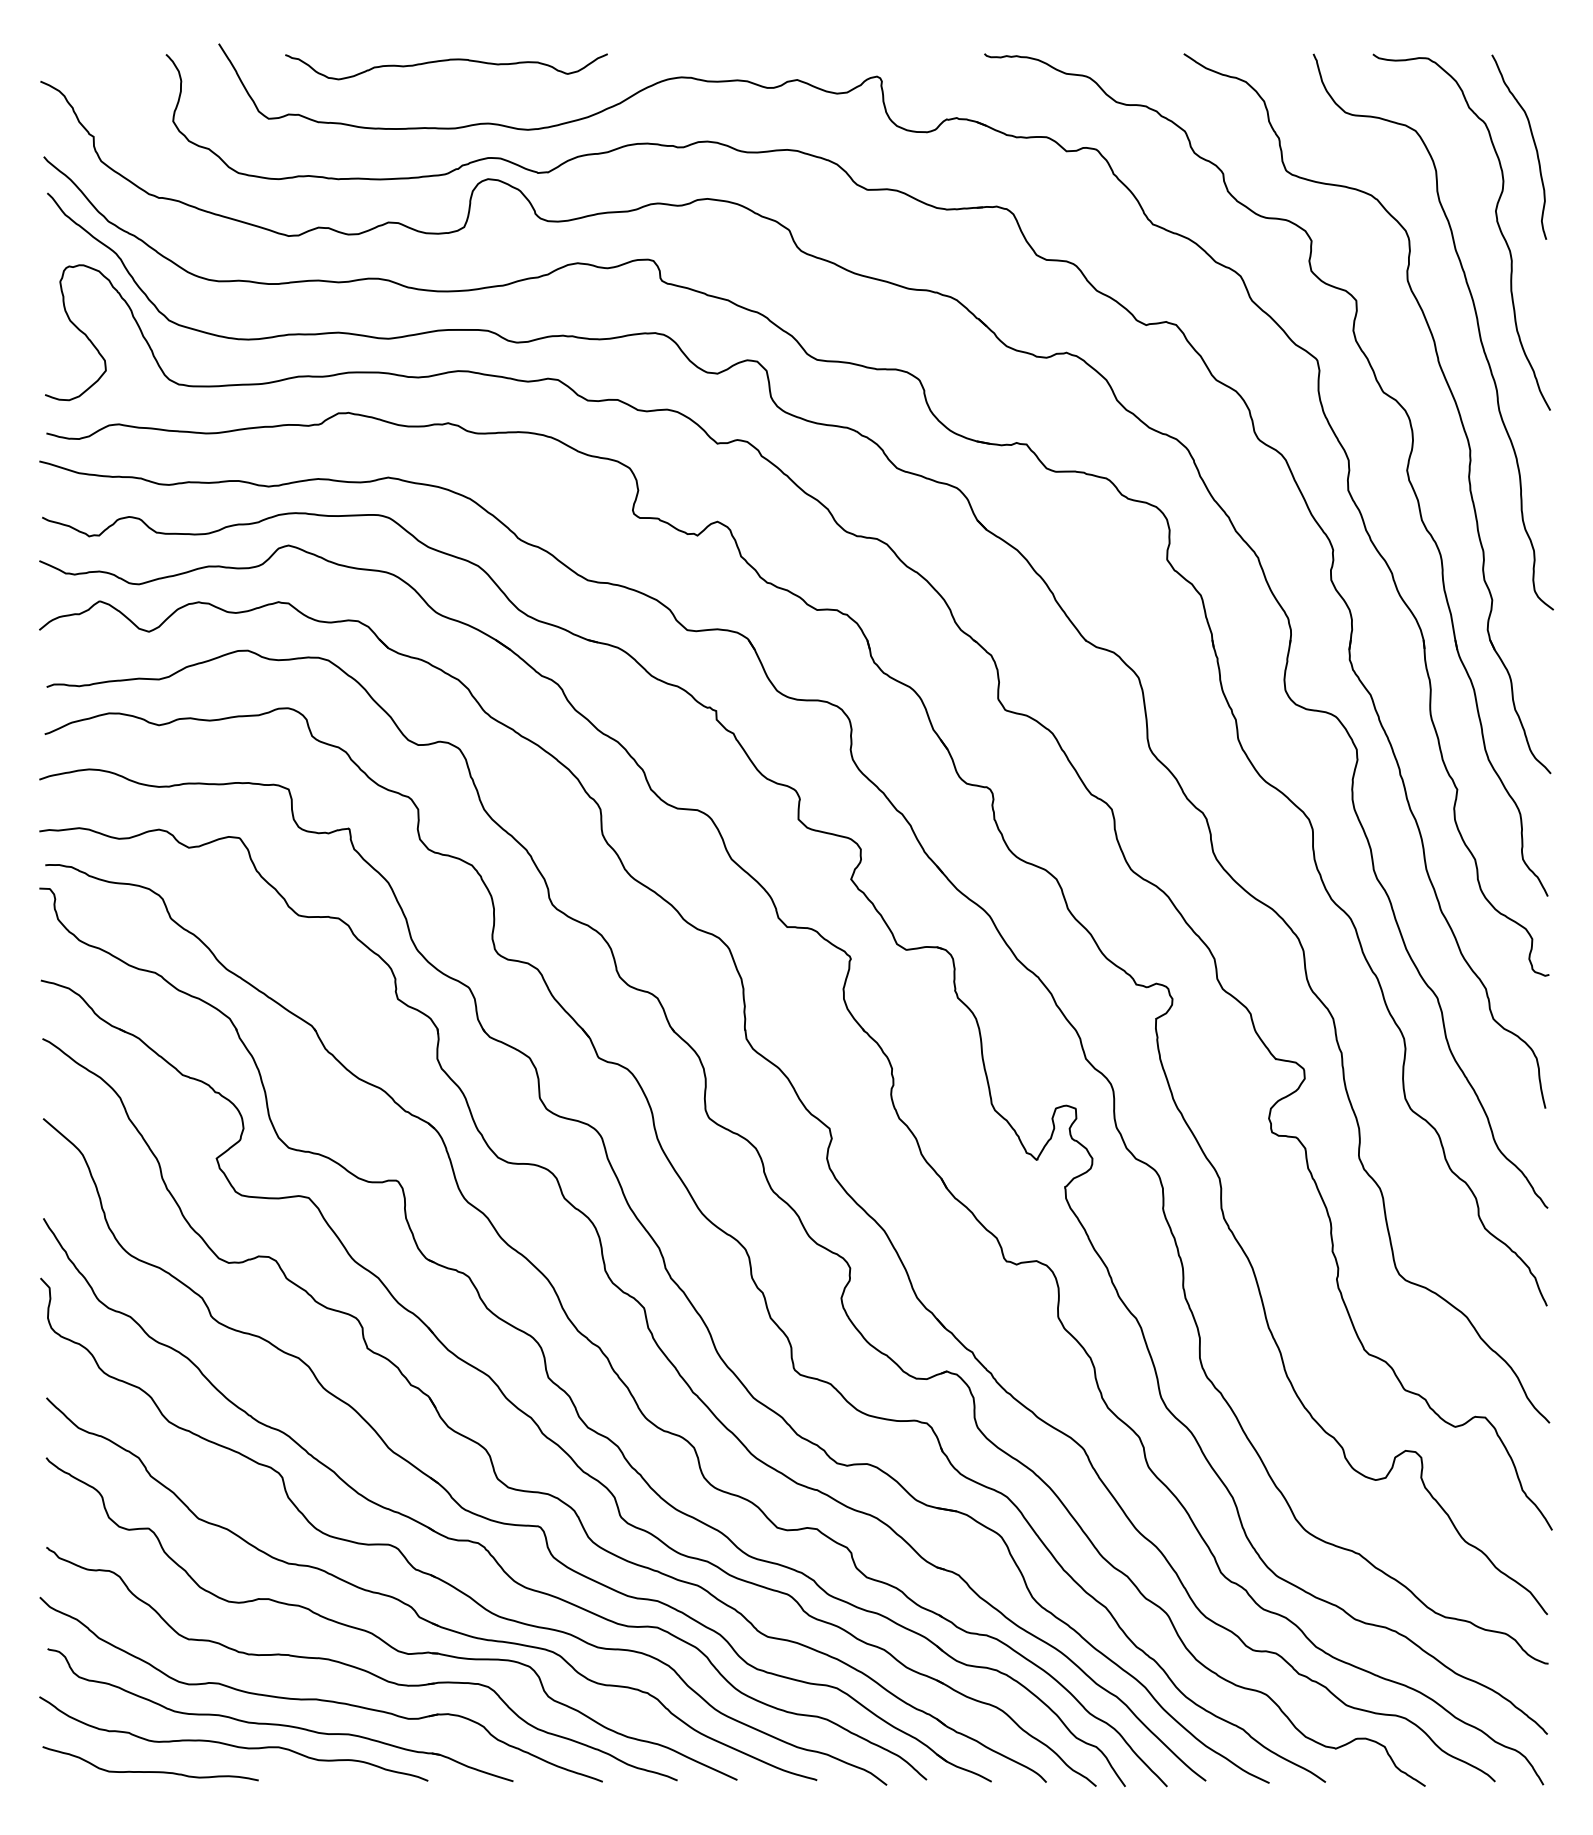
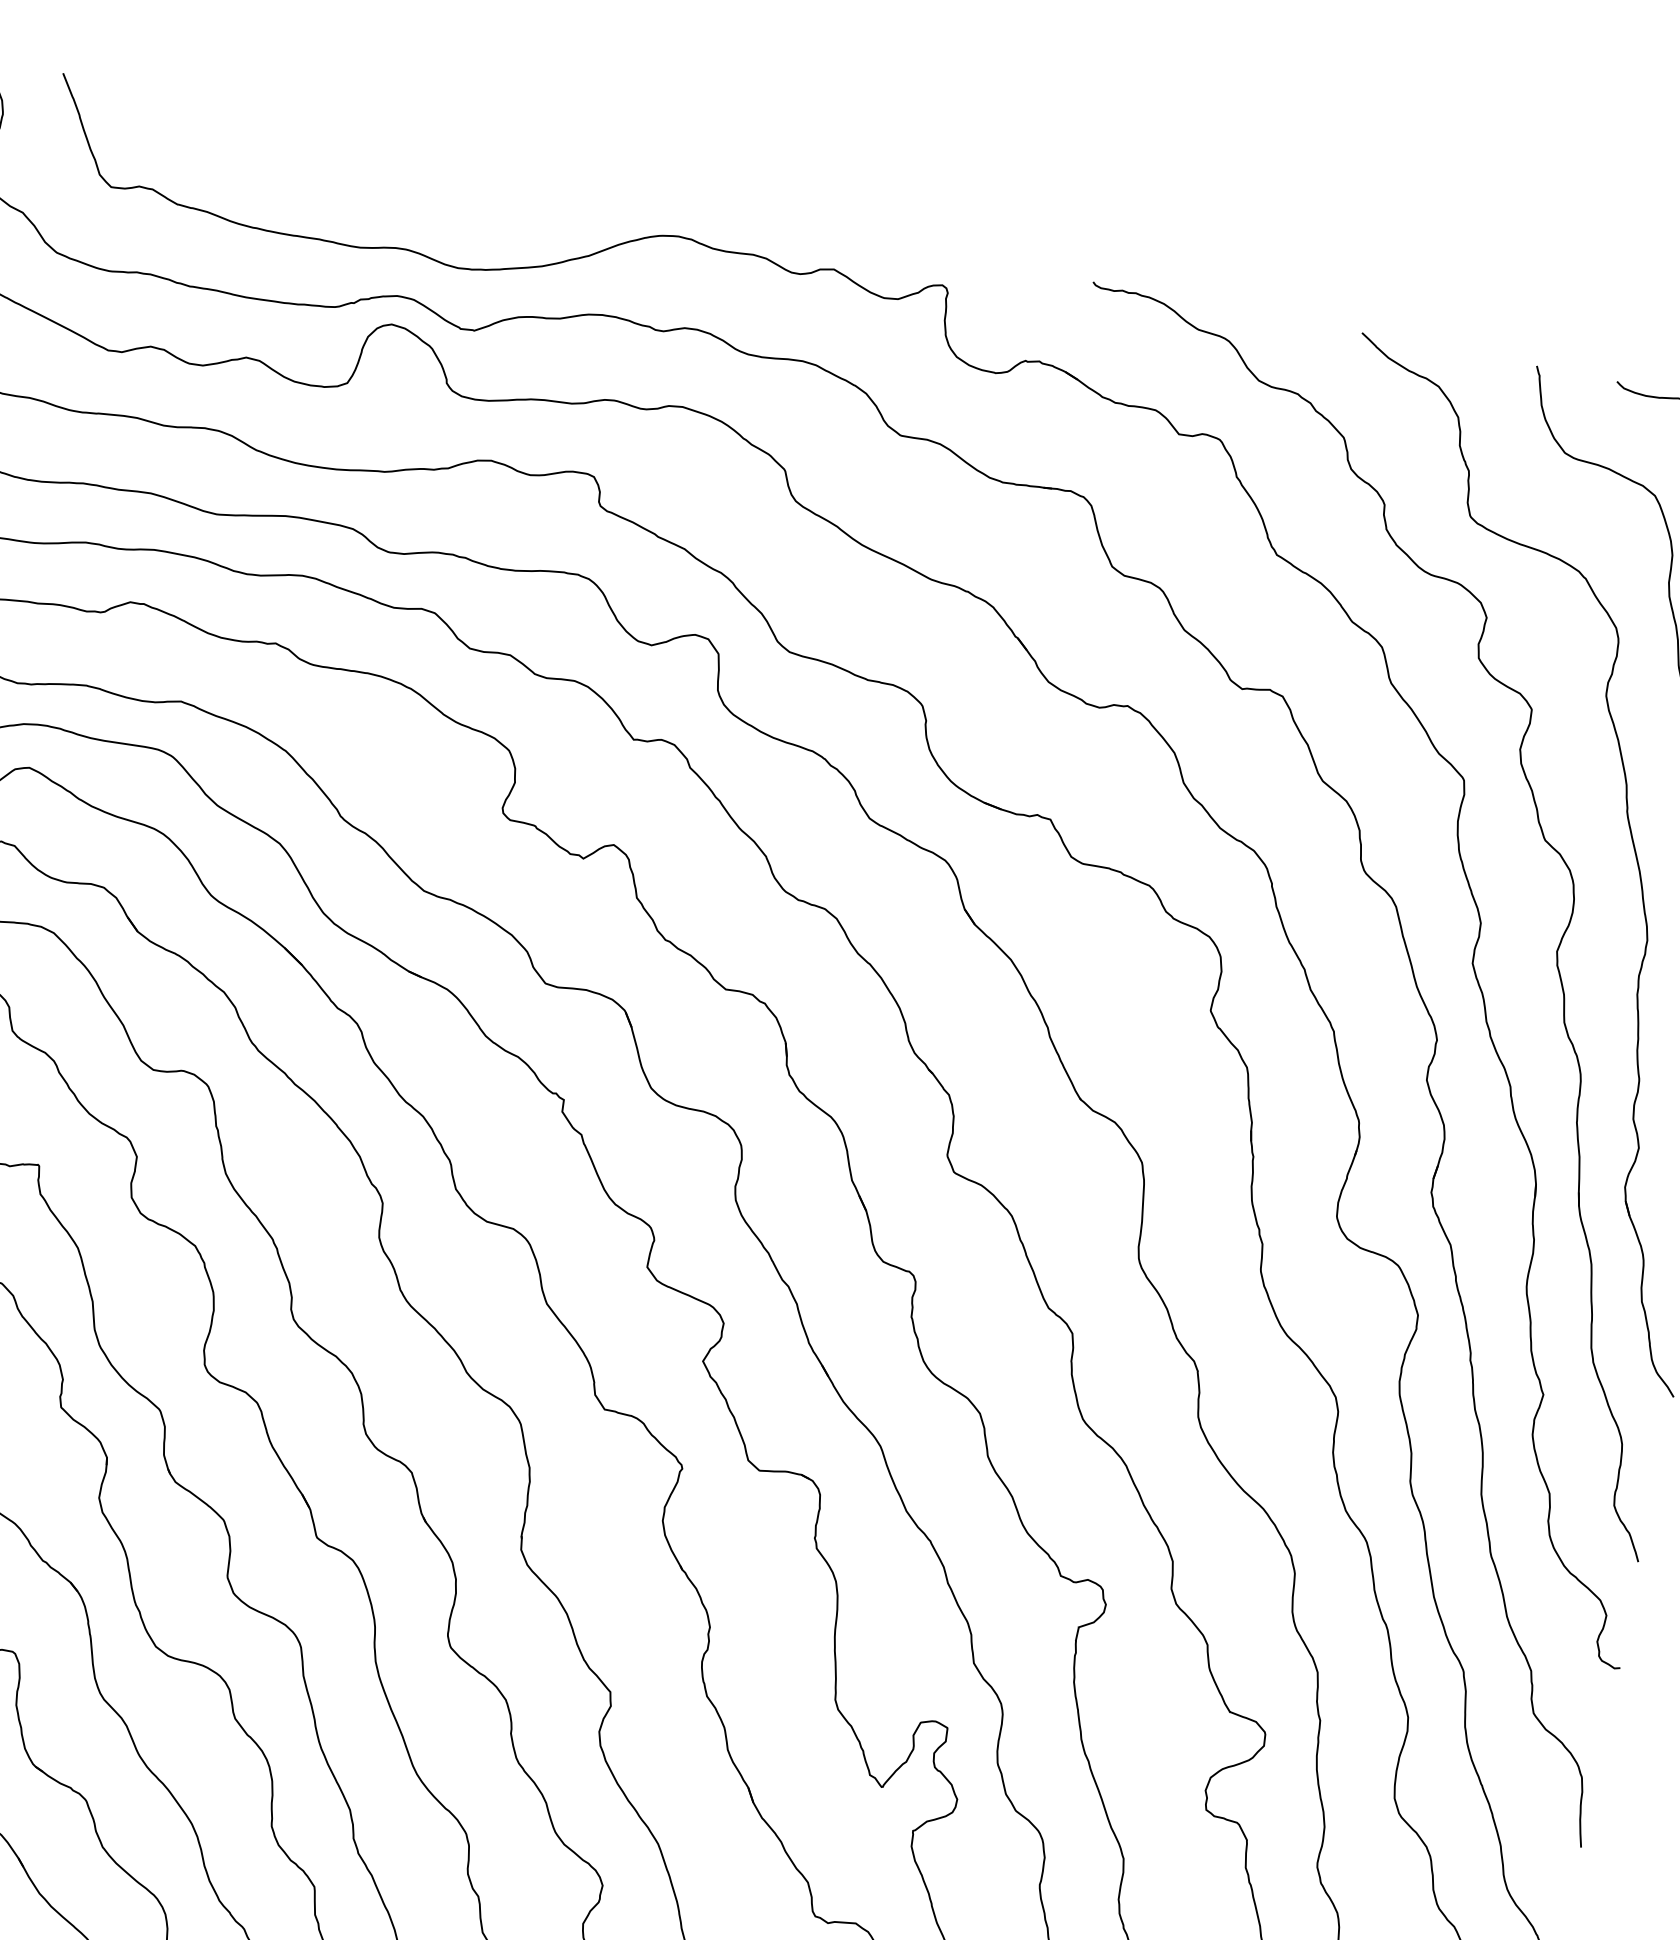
curve: (446, 61) -> (365, 155), removed

